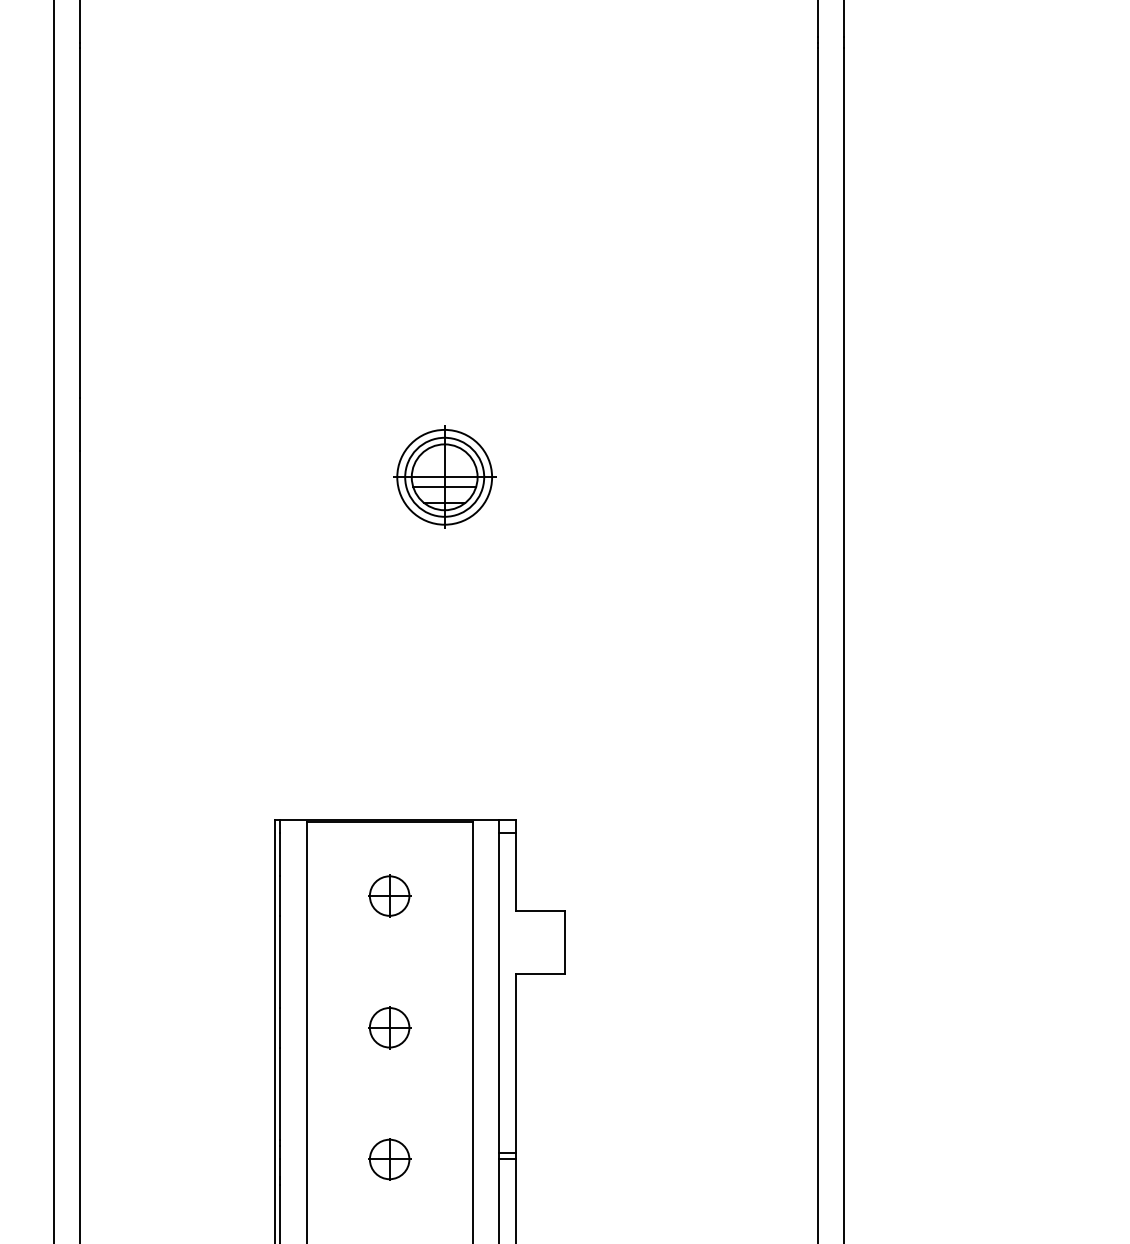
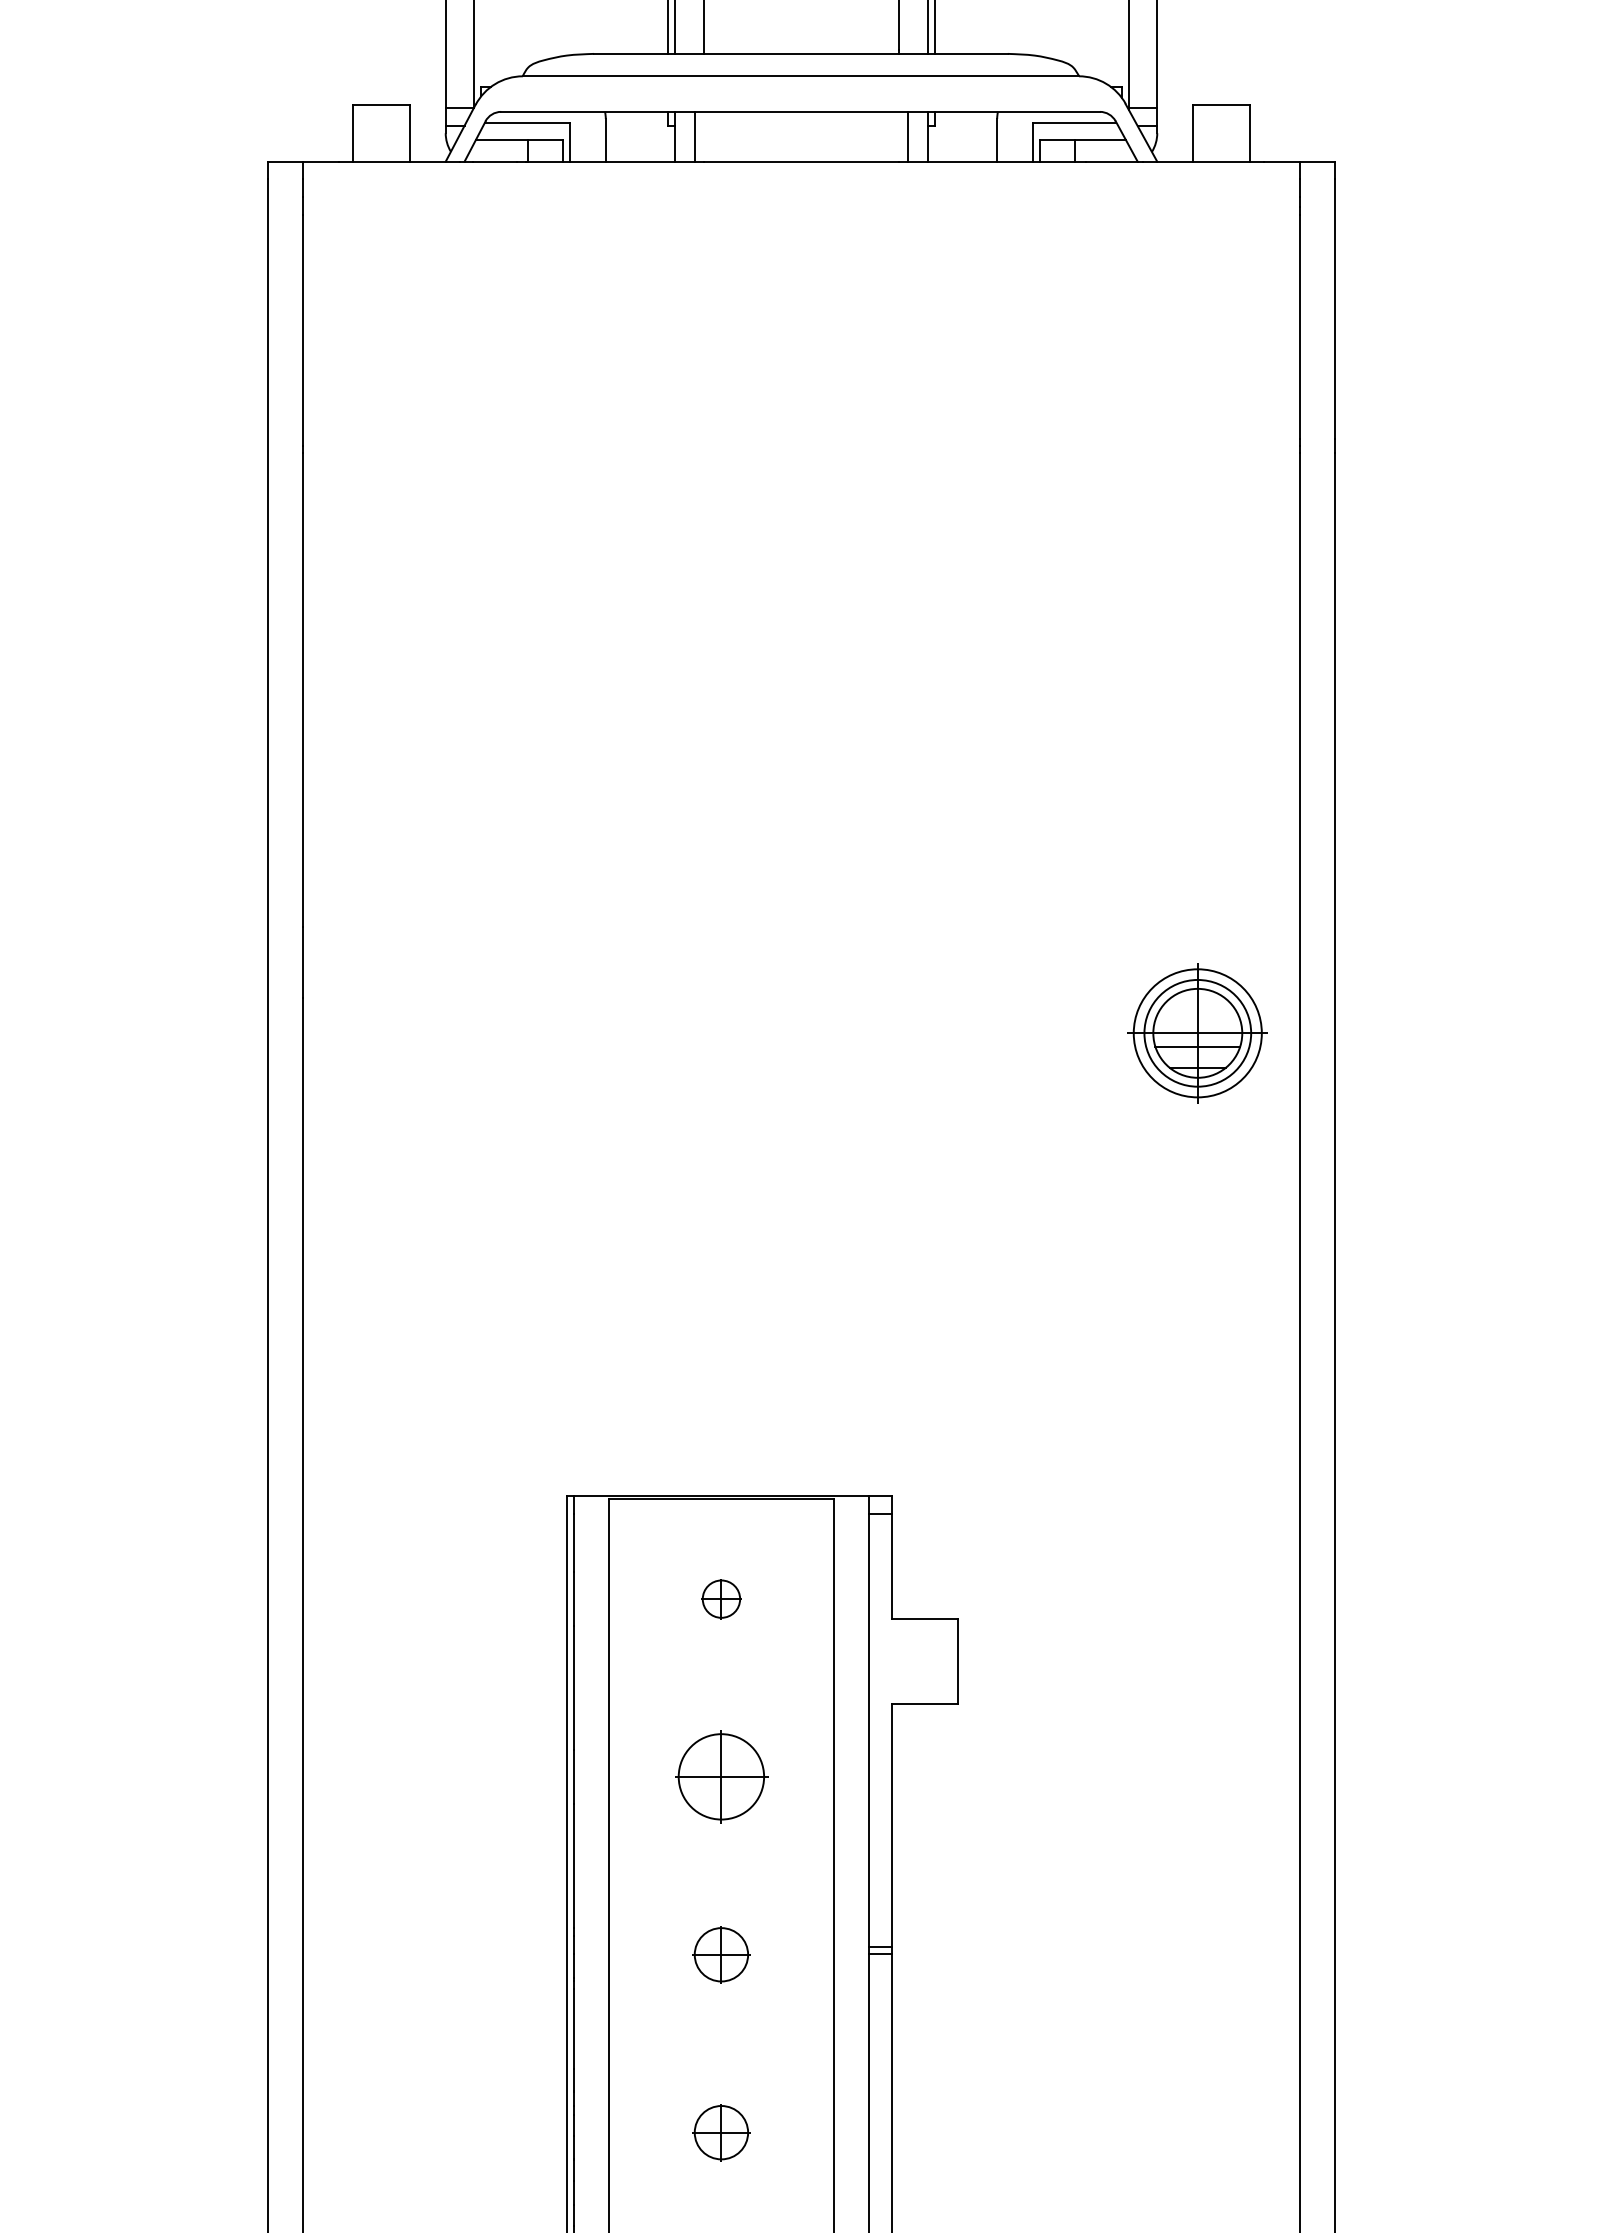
part: (444, 477) -> (1197, 1033), moved
part: (389, 896) -> (721, 1599), size x0.7
part: (389, 1027) -> (721, 1776), size x1.6

